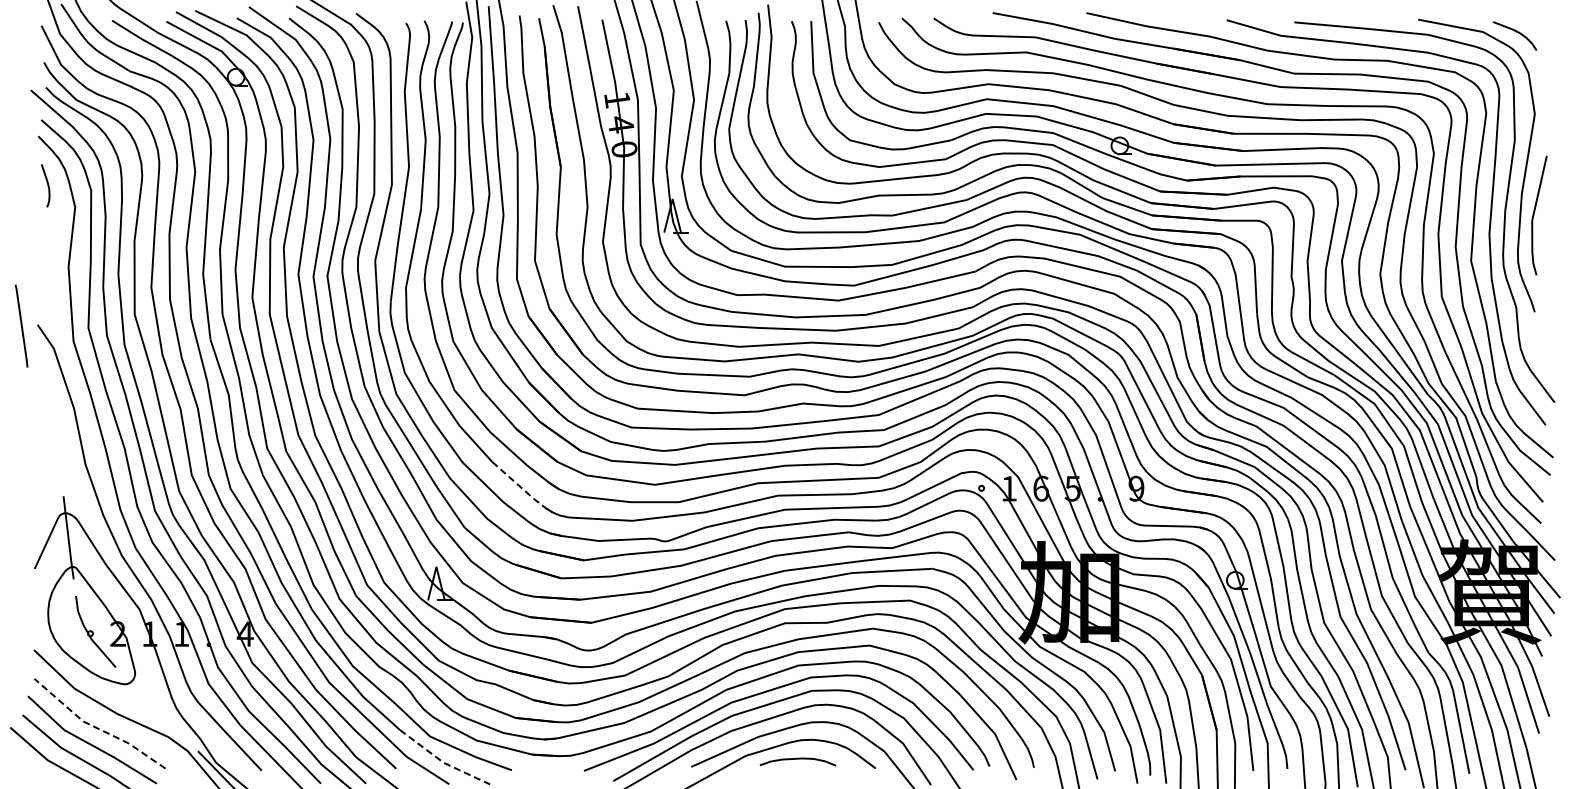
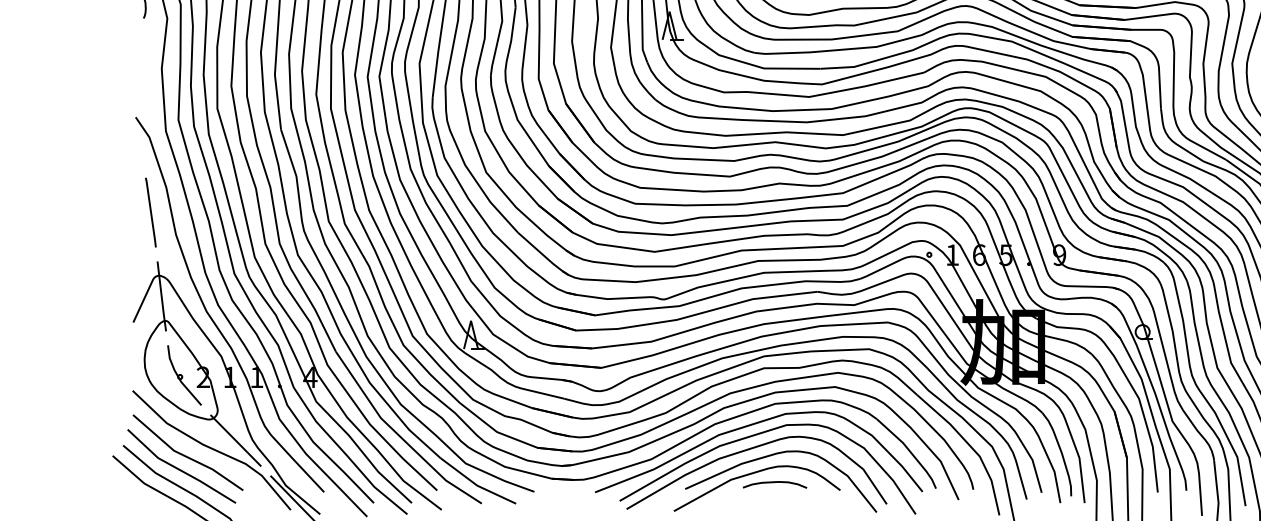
line: (21, 325) -> (150, 212), moved
line: (522, 488) -> (543, 254), dashed -> solid
line: (156, 709) -> (235, 440), added
line: (96, 727) -> (185, 455), dashed -> solid
line: (443, 762) -> (476, 485), dashed -> solid

